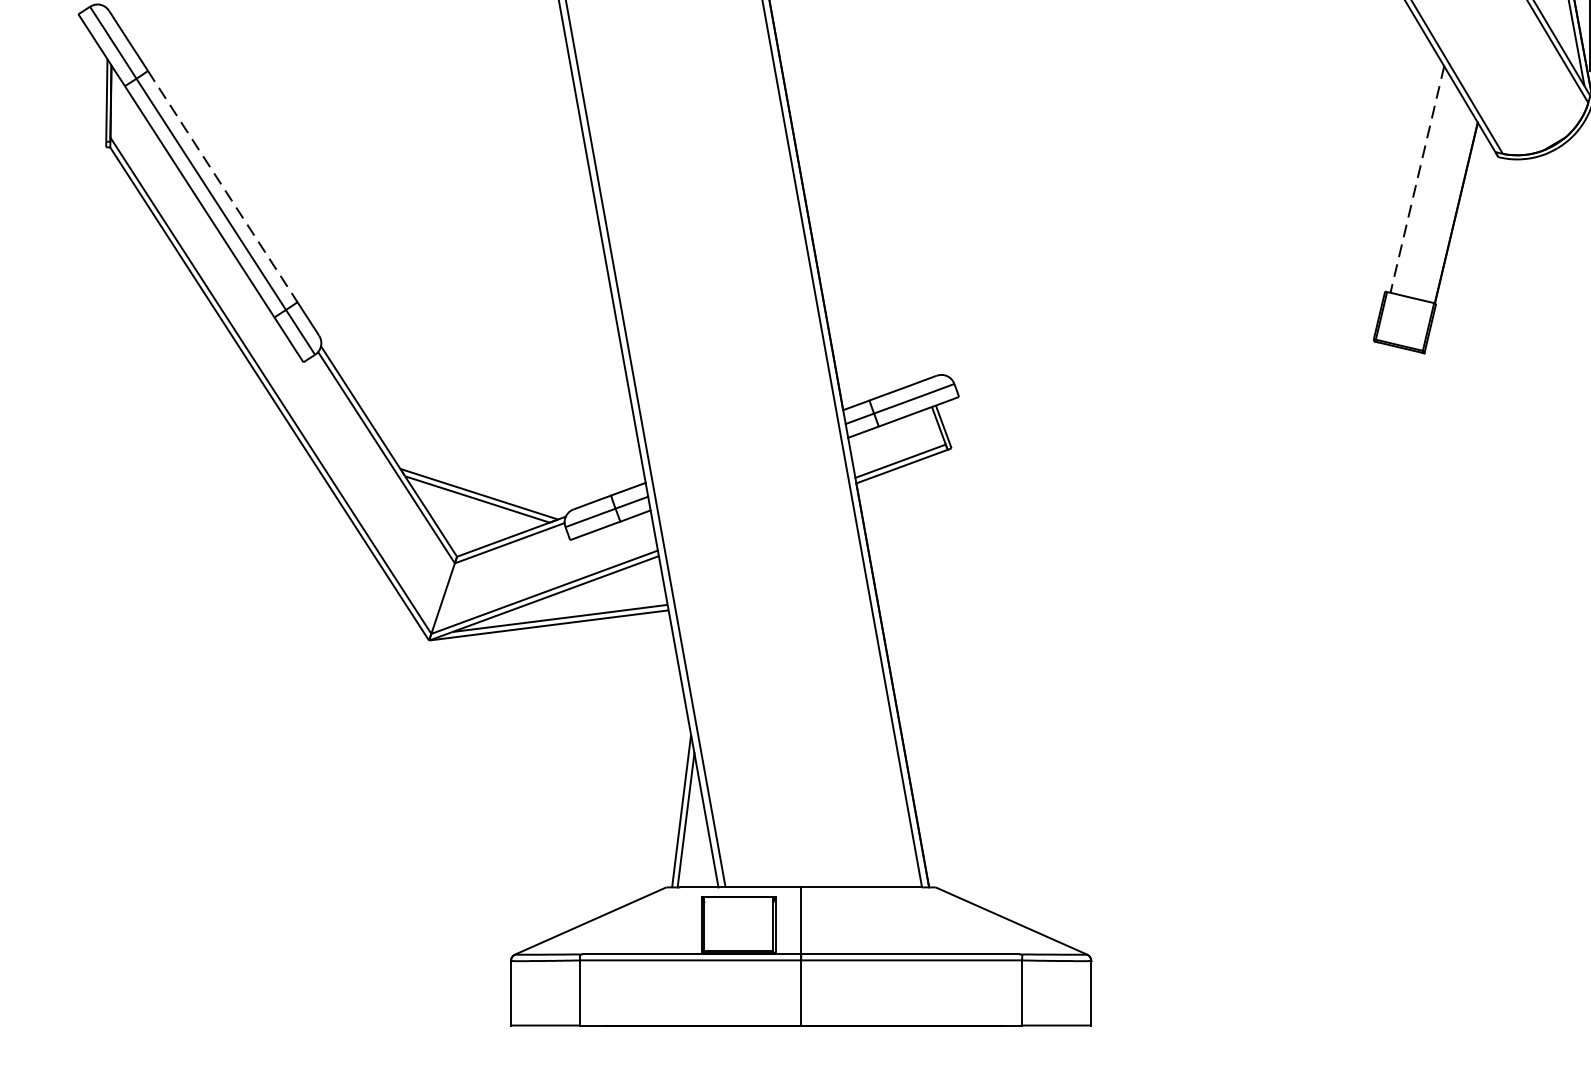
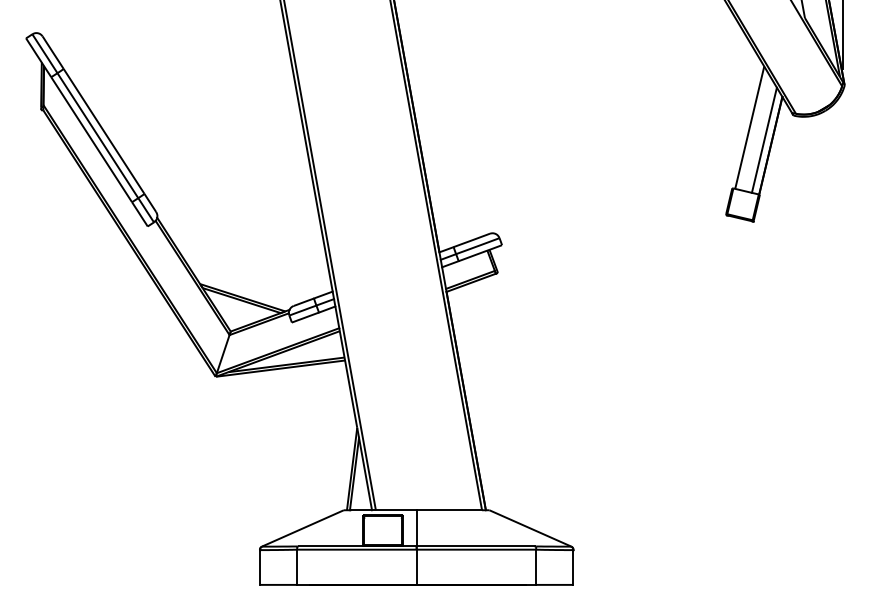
line: (1416, 177) -> (749, 126), dashed -> solid
line: (223, 188) -> (104, 132), dashed -> solid
line: (1442, 201) -> (763, 139), added

